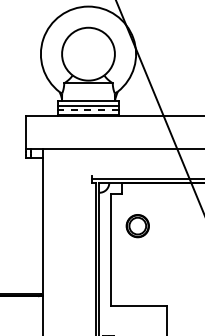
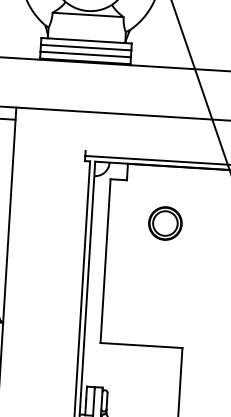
line: (88, 110) -> (85, 54), dashed -> solid
part: (137, 226) -> (164, 224), moved

